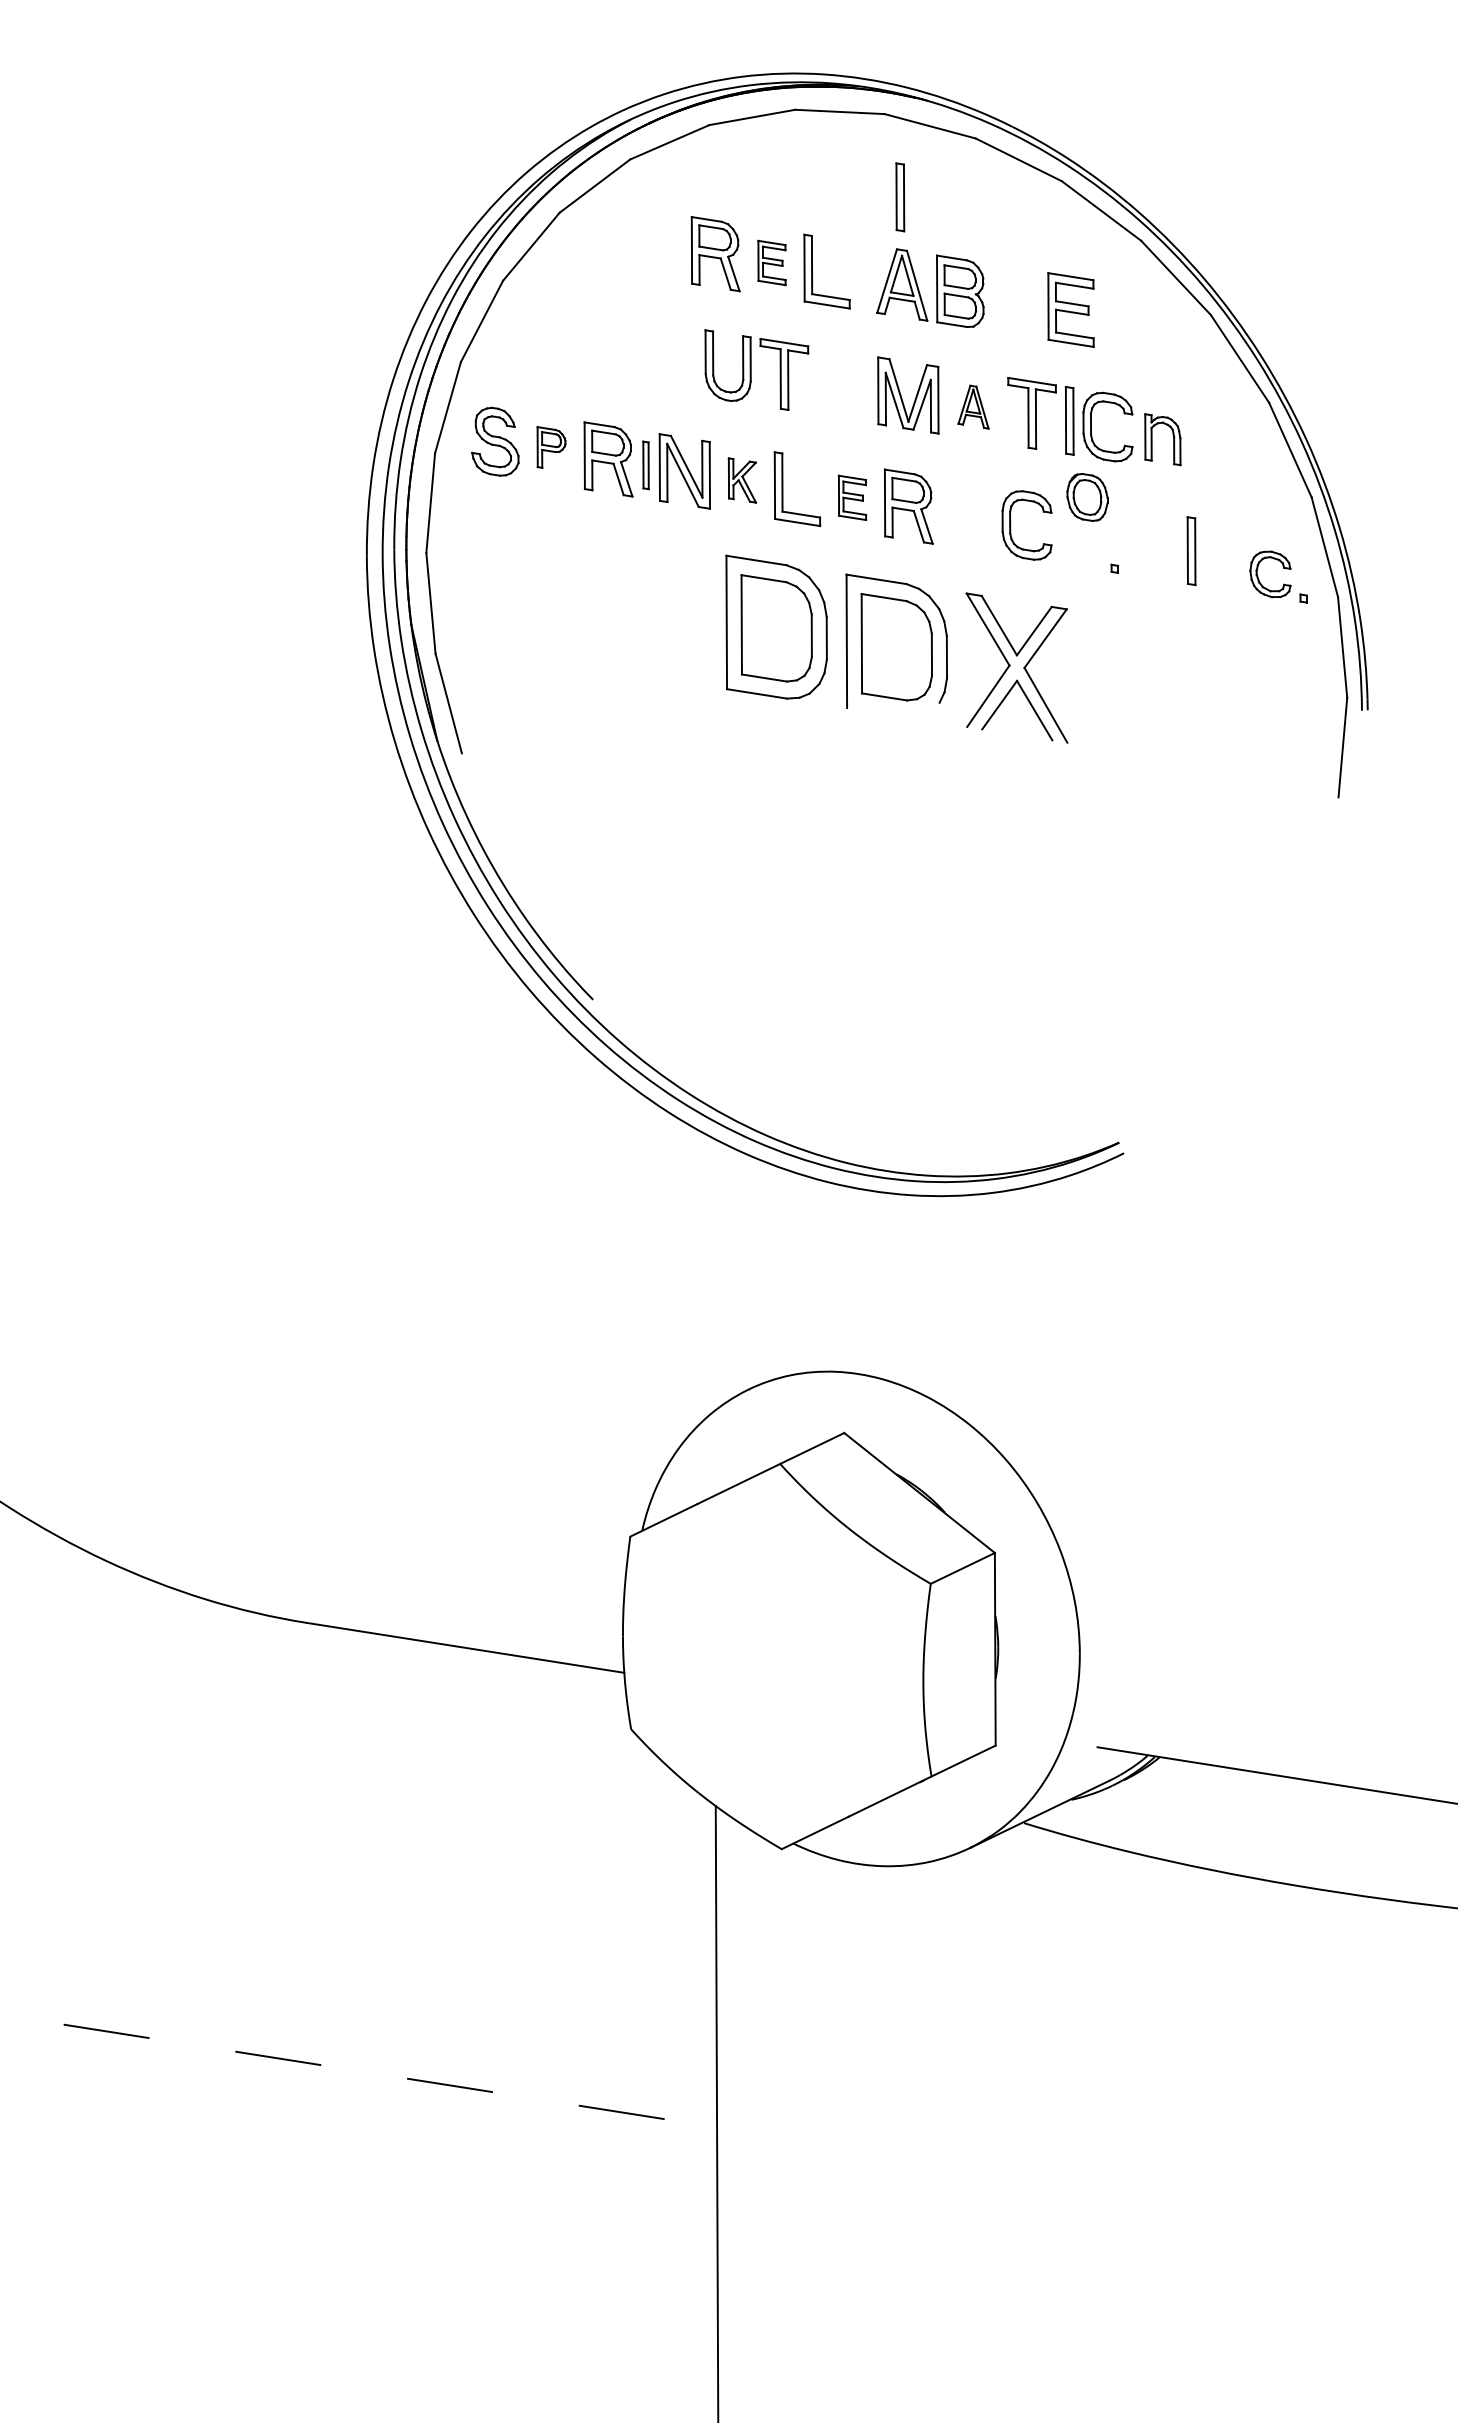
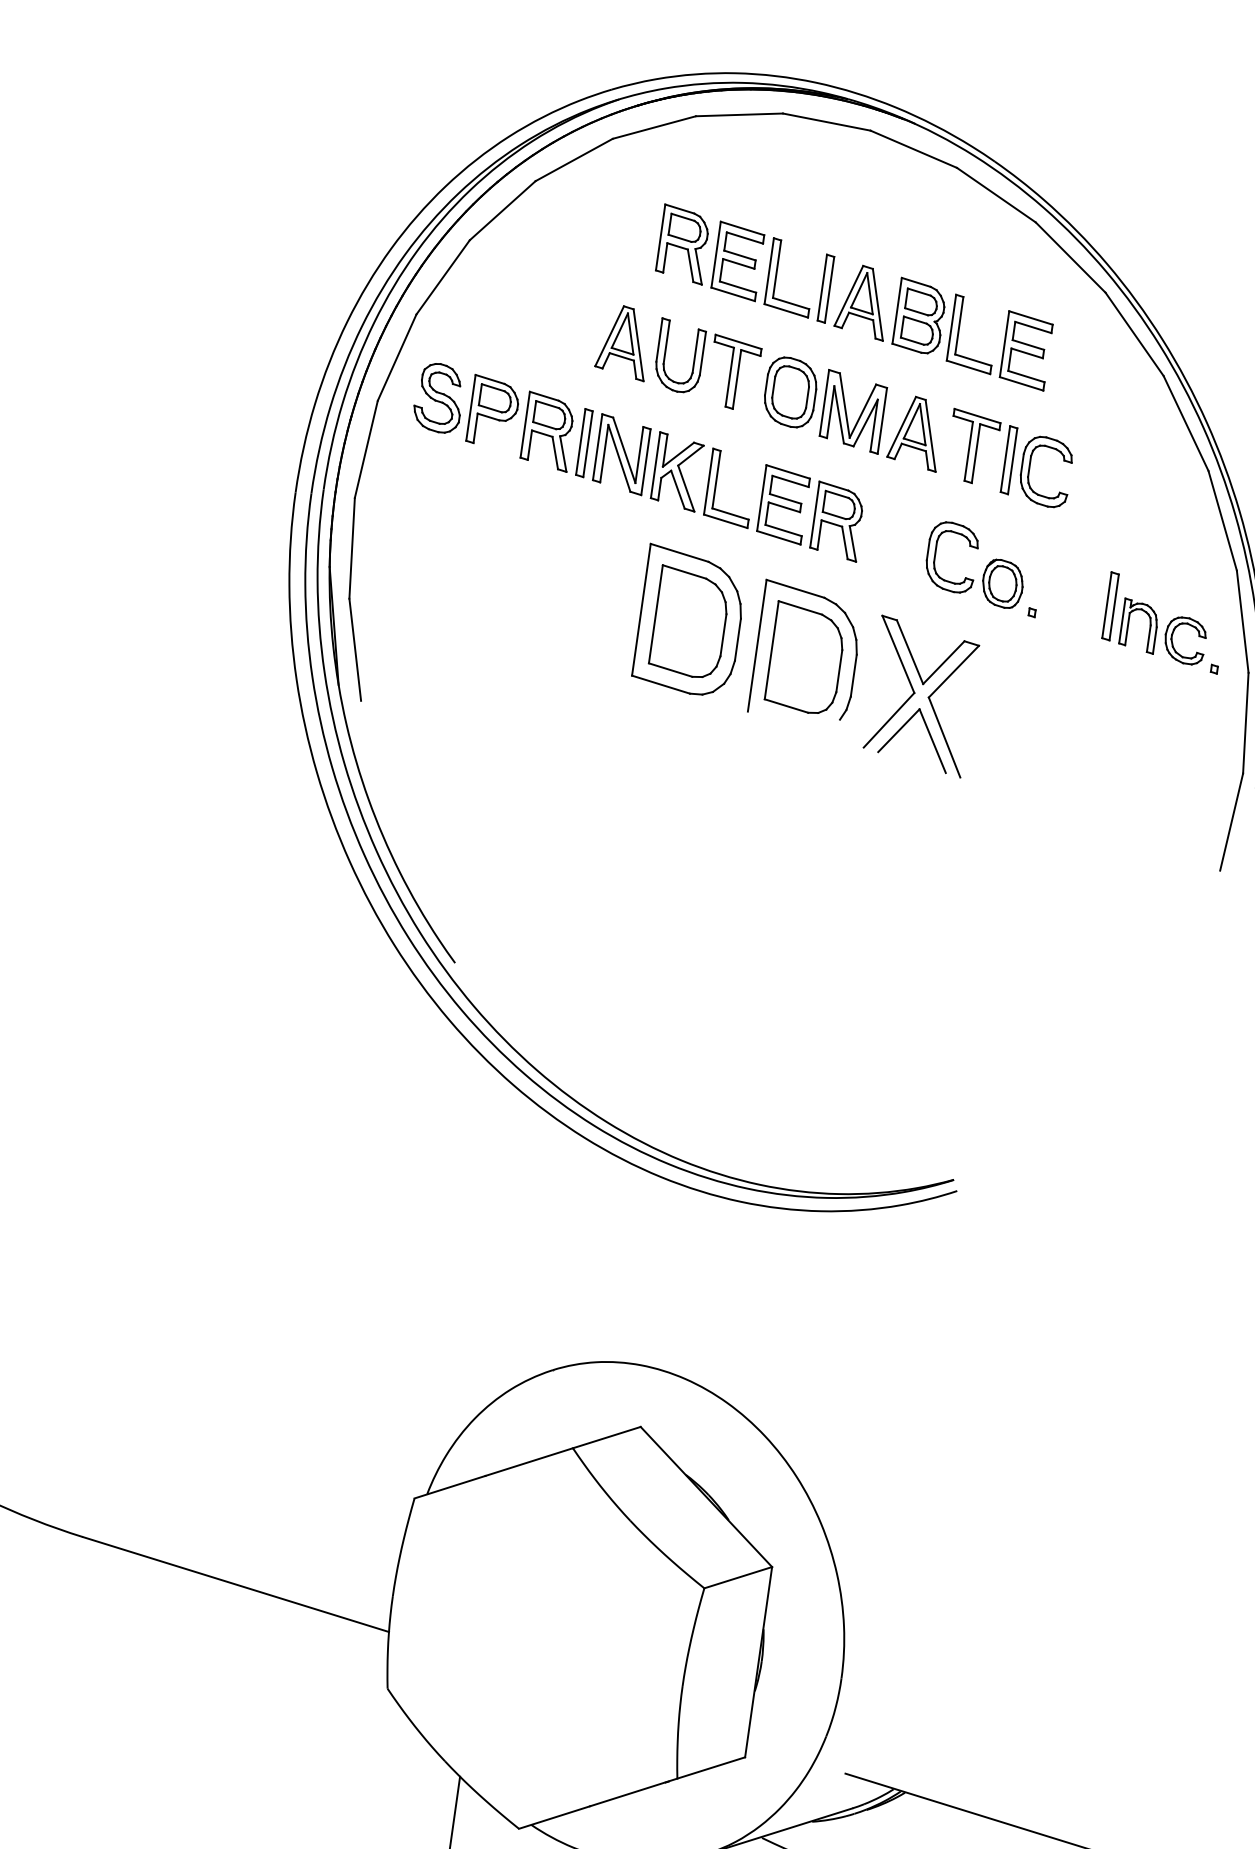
part: (900, 197) -> (826, 288), moved
part: (771, 262) -> (737, 260), size x1.67
part: (1001, 301) -> (958, 332), added
part: (670, 359) -> (623, 342), added
part: (843, 385) -> (790, 392), added
part: (973, 406) -> (916, 432), size x1.67
part: (1152, 439) -> (1129, 624), moved
part: (551, 447) -> (493, 411), size x1.67
part: (645, 465) -> (583, 443), size x1.43
part: (742, 480) -> (677, 471), size x1.67
part: (852, 497) -> (783, 504), size x1.67
part: (1087, 497) -> (1002, 583), moved

